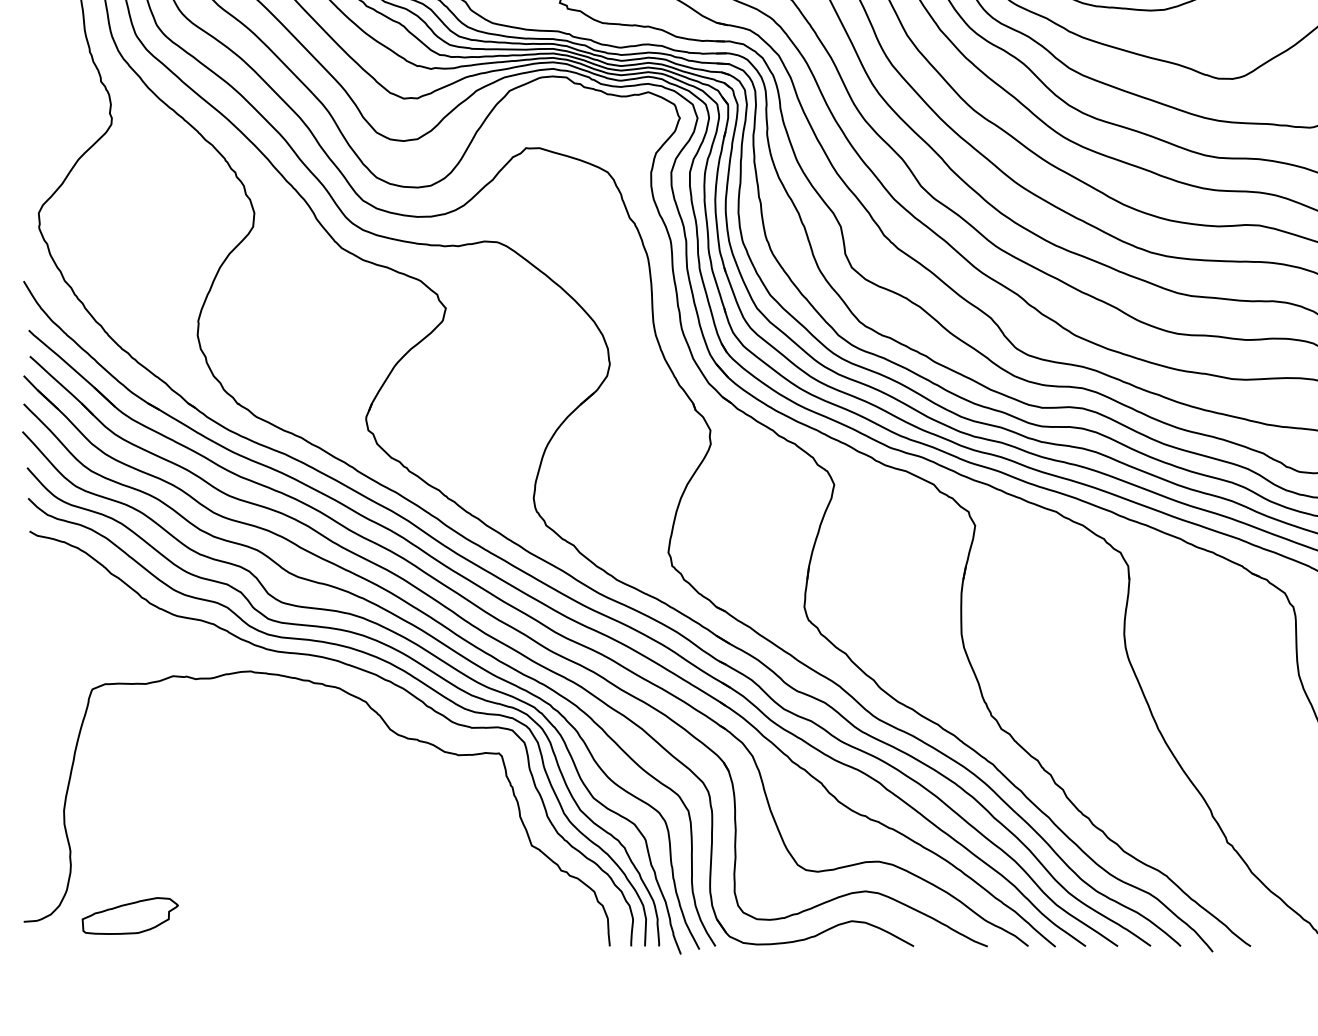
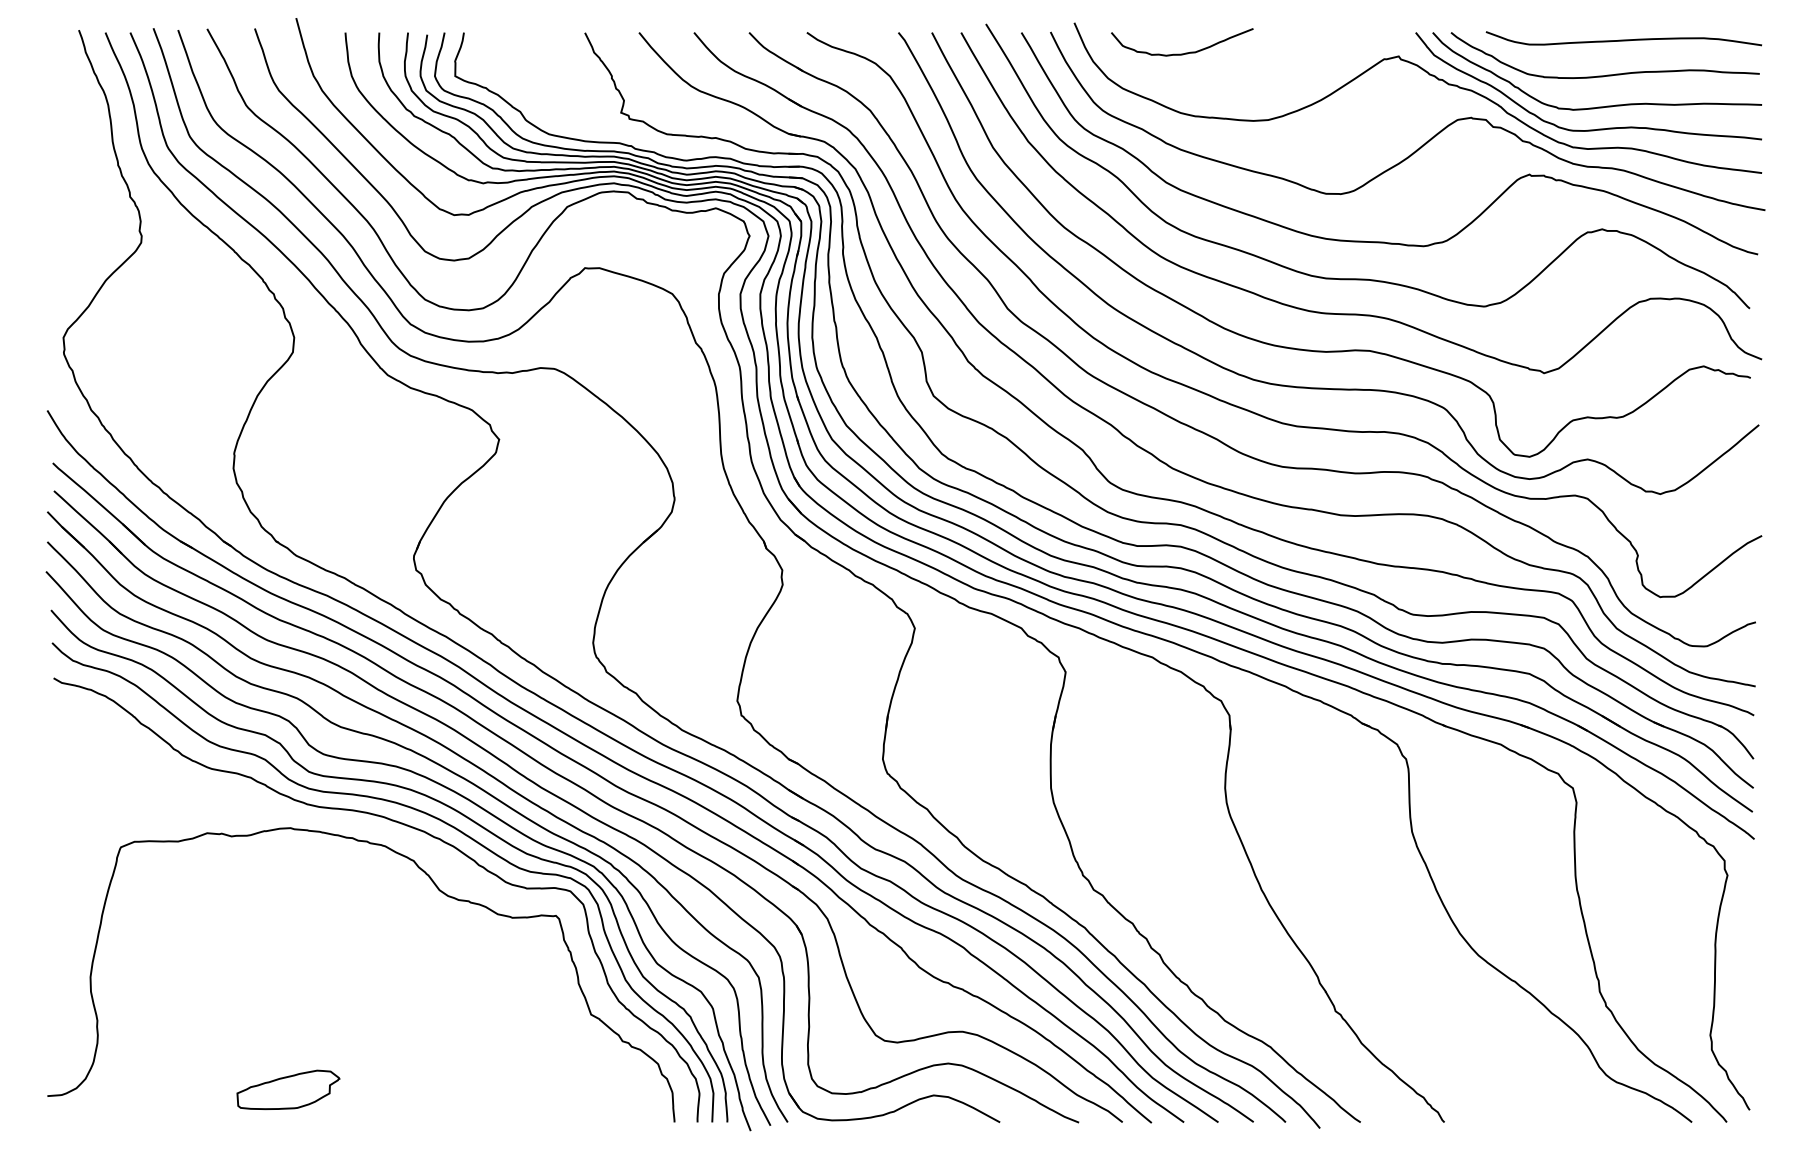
part: (130, 915) -> (288, 1089), moved

